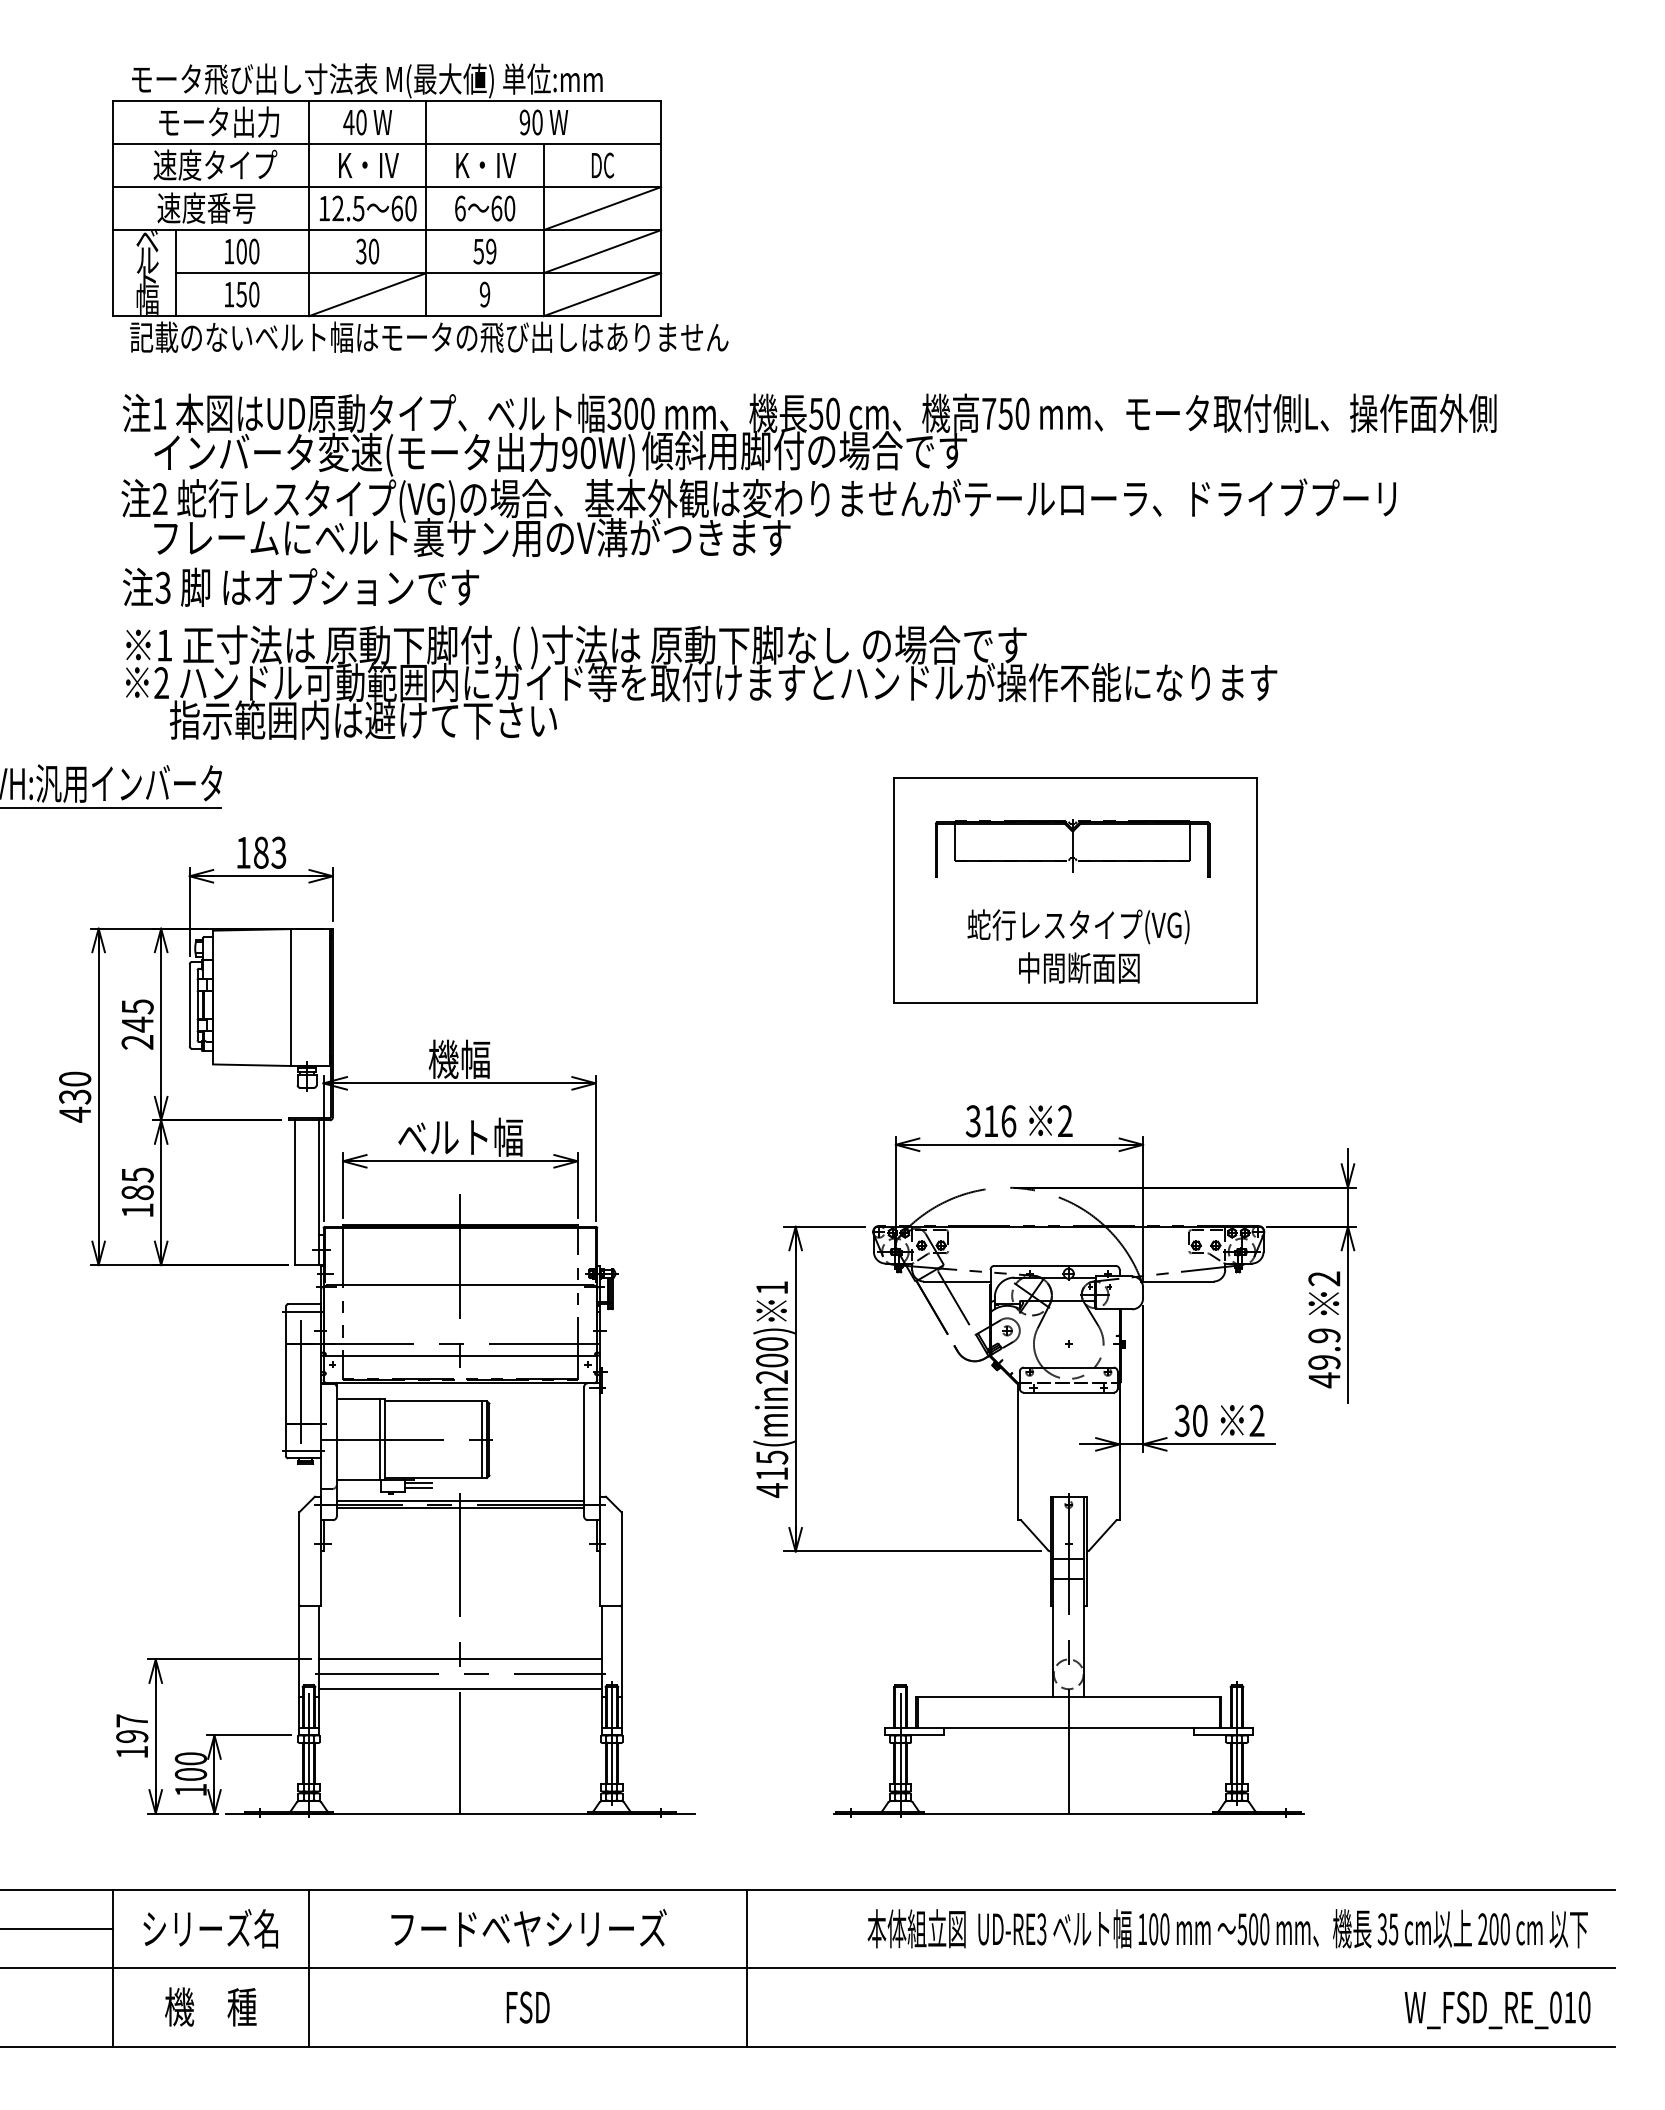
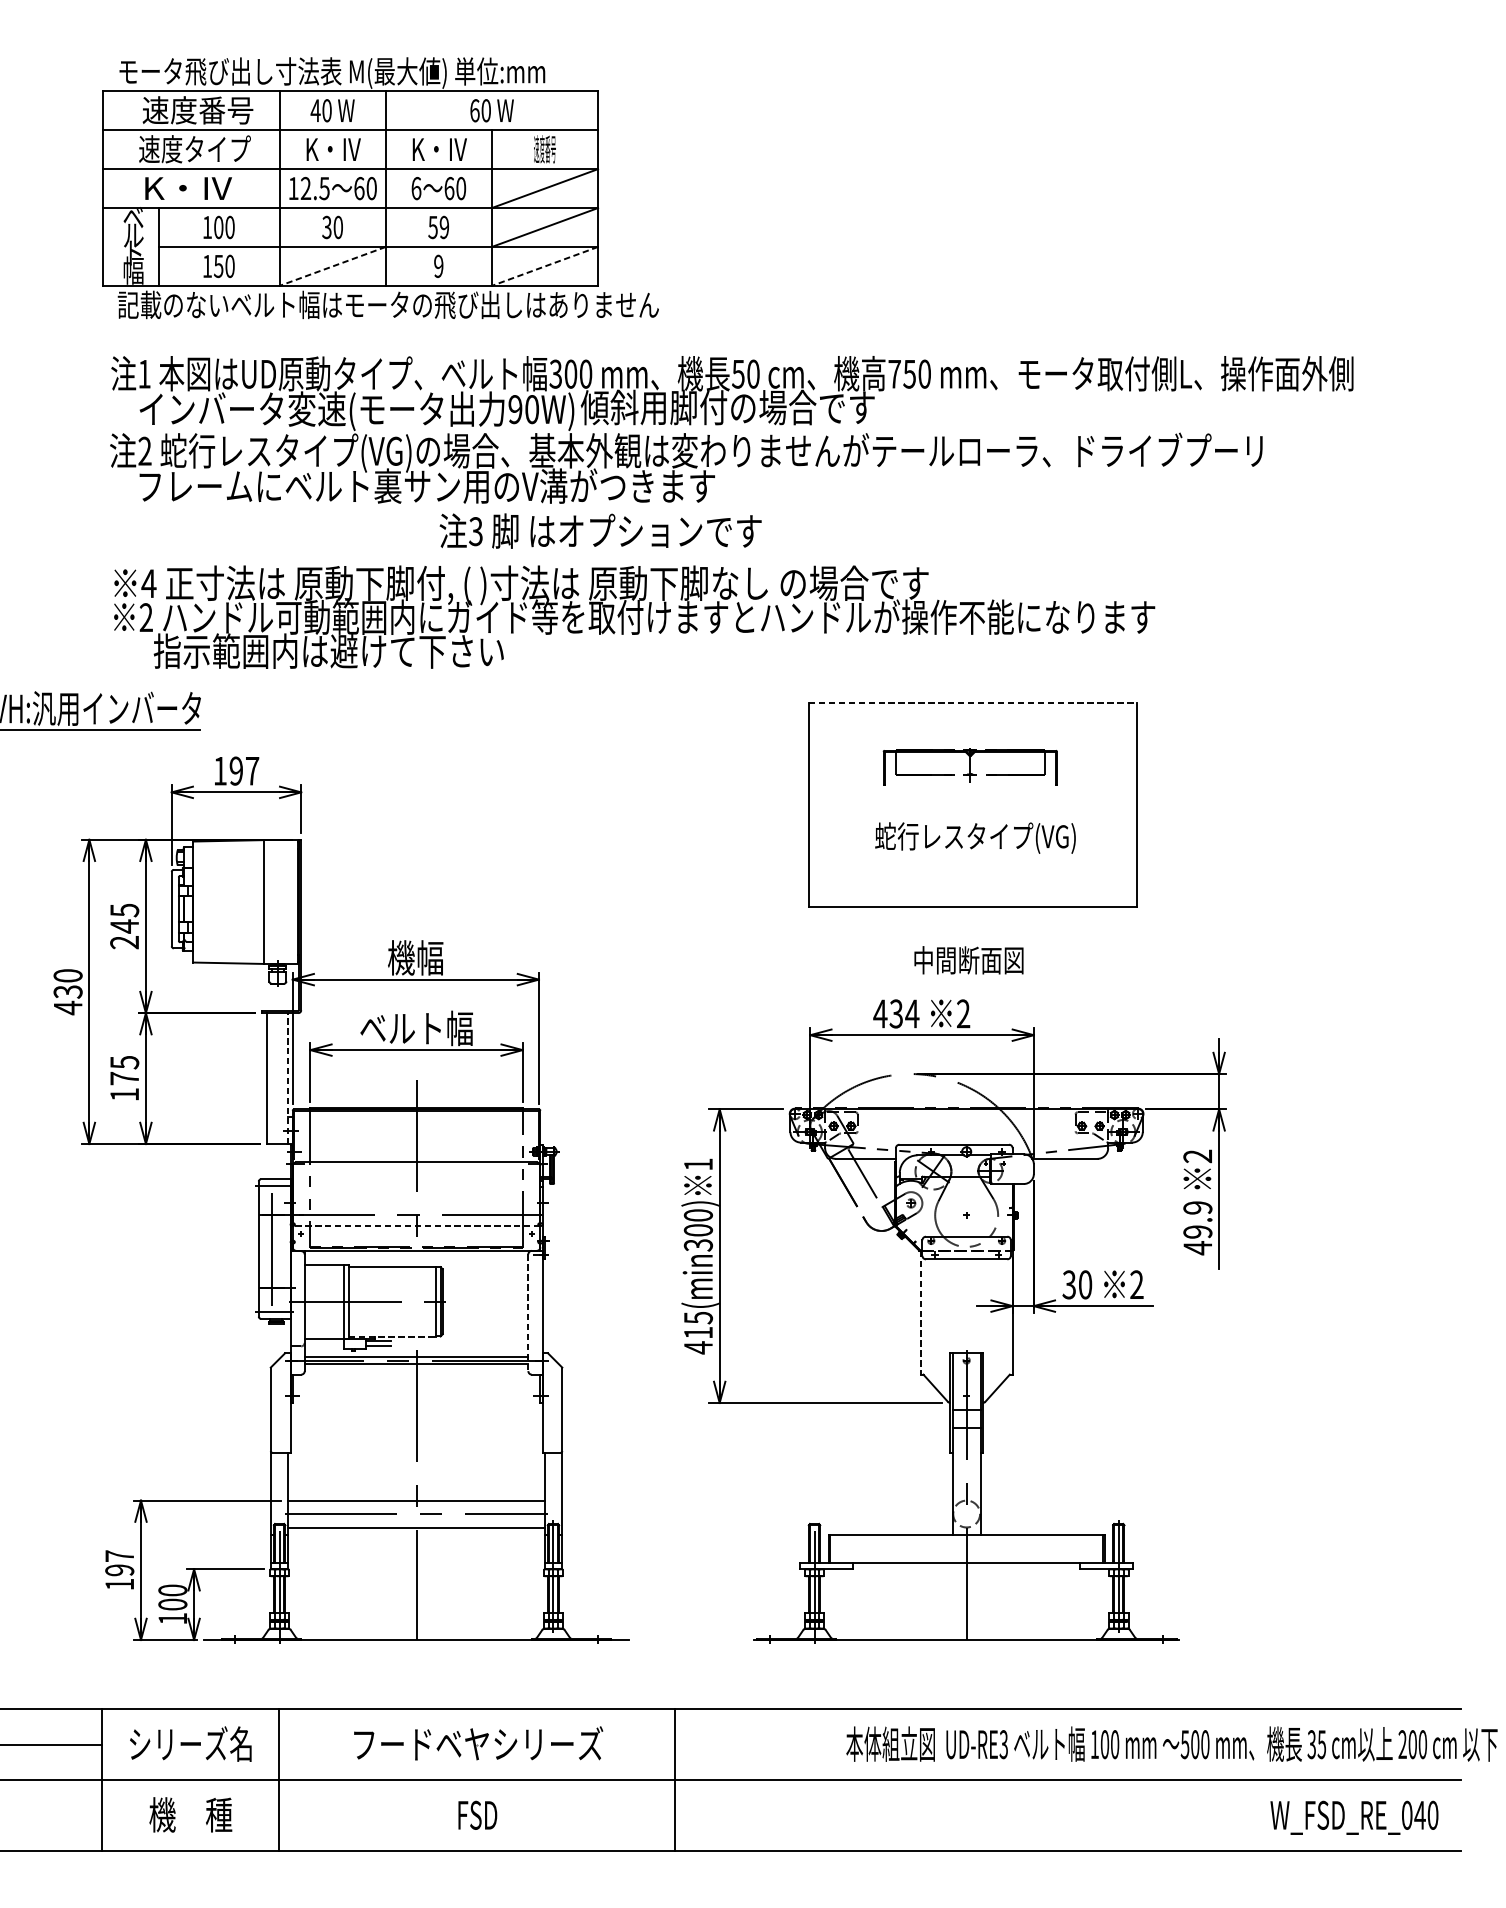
text: (218, 121) -> (197, 109), モータ出力 -> 速度番号
text: (524, 122) -> (474, 110), 90 -> 60
text: (602, 164) -> (545, 148), DC -> 速度番号
text: (206, 207) -> (186, 187), 速度番号 -> K・IV
line: (367, 294) -> (332, 266), solid -> dashed
line: (602, 294) -> (545, 266), solid -> dashed
text: (301, 586) -> (601, 530), moved
text: (164, 645) -> (148, 583), 1 -> 4
line: (1076, 777) -> (973, 703), solid -> dashed
part: (1072, 848) -> (970, 767), size x0.7
text: (269, 852) -> (243, 770), 183 -> 197
text: (1079, 967) -> (969, 959), moved
text: (990, 1121) -> (895, 1014), 316 -> 434
text: (137, 1192) -> (124, 1078), 185 -> 175
line: (318, 1192) -> (288, 1078), solid -> dashed
line: (460, 1356) -> (416, 1226), solid -> dashed
text: (772, 1377) -> (698, 1245), 415(min200) -> 415(min300)
line: (584, 1451) -> (528, 1312), solid -> dashed
line: (1017, 1452) -> (920, 1313), solid -> dashed
line: (433, 1478) -> (392, 1336), solid -> dashed
text: (1227, 1928) -> (1171, 1743), moved
text: (1569, 2007) -> (1419, 1815), W_FSD_RE_010 -> W_FSD_RE_040

